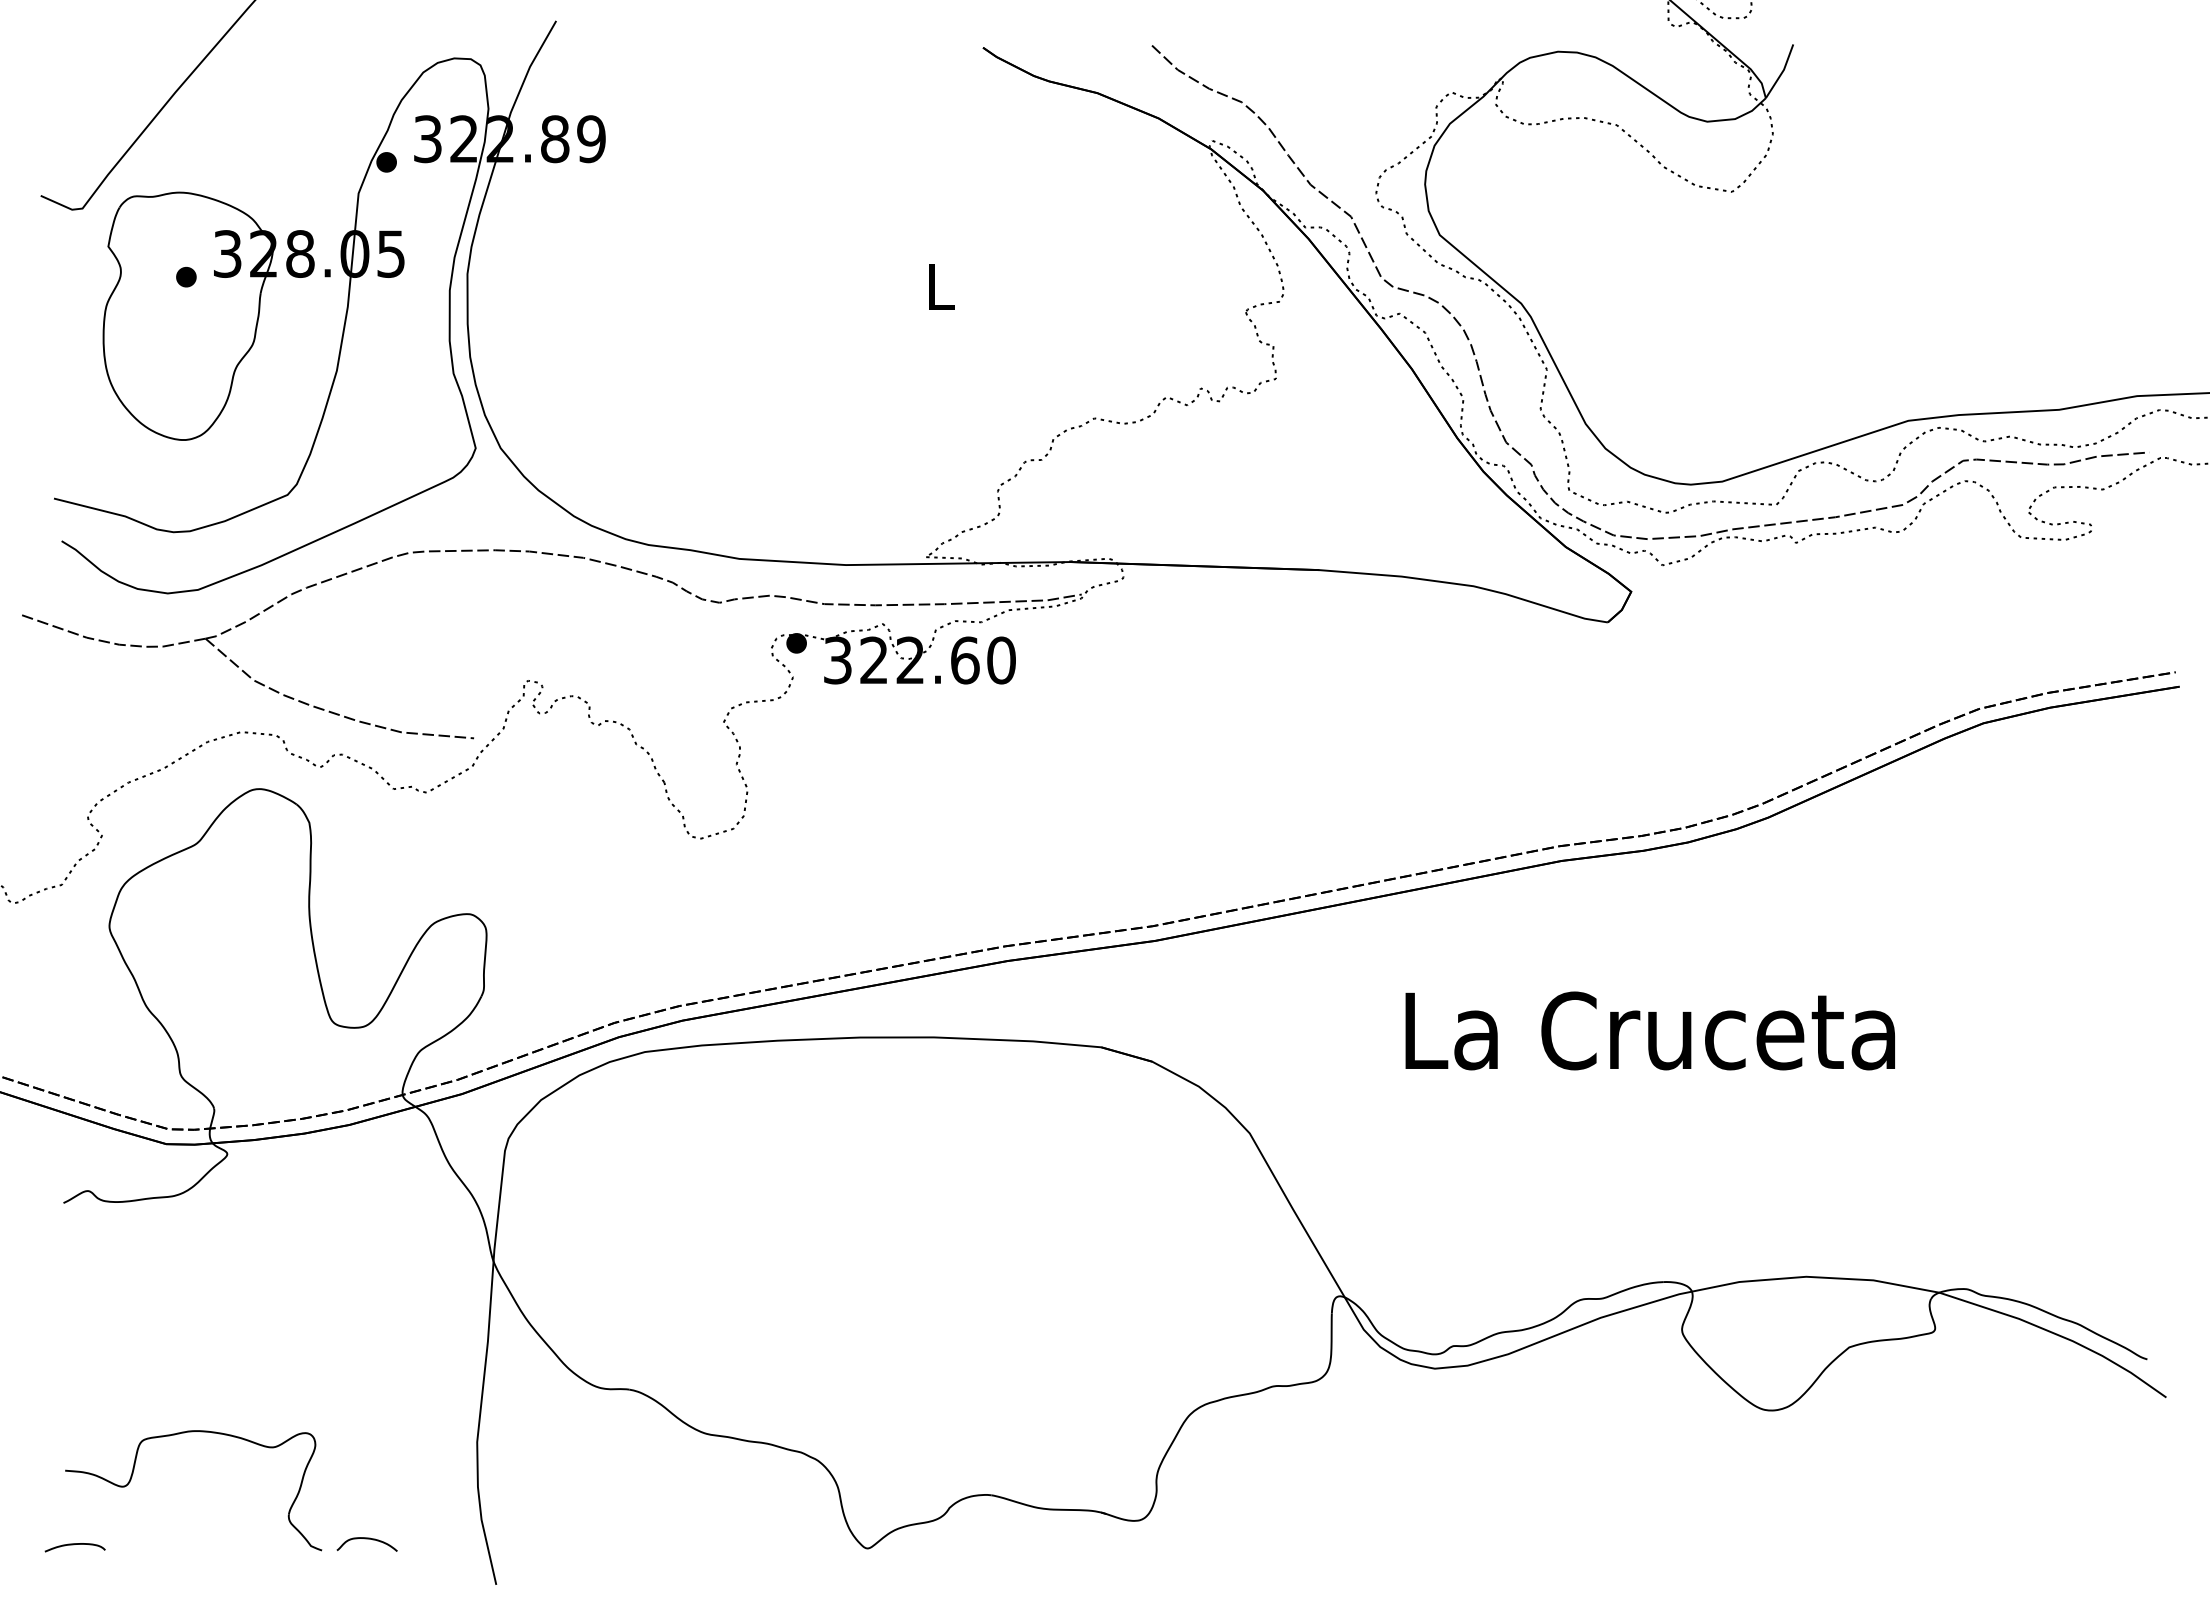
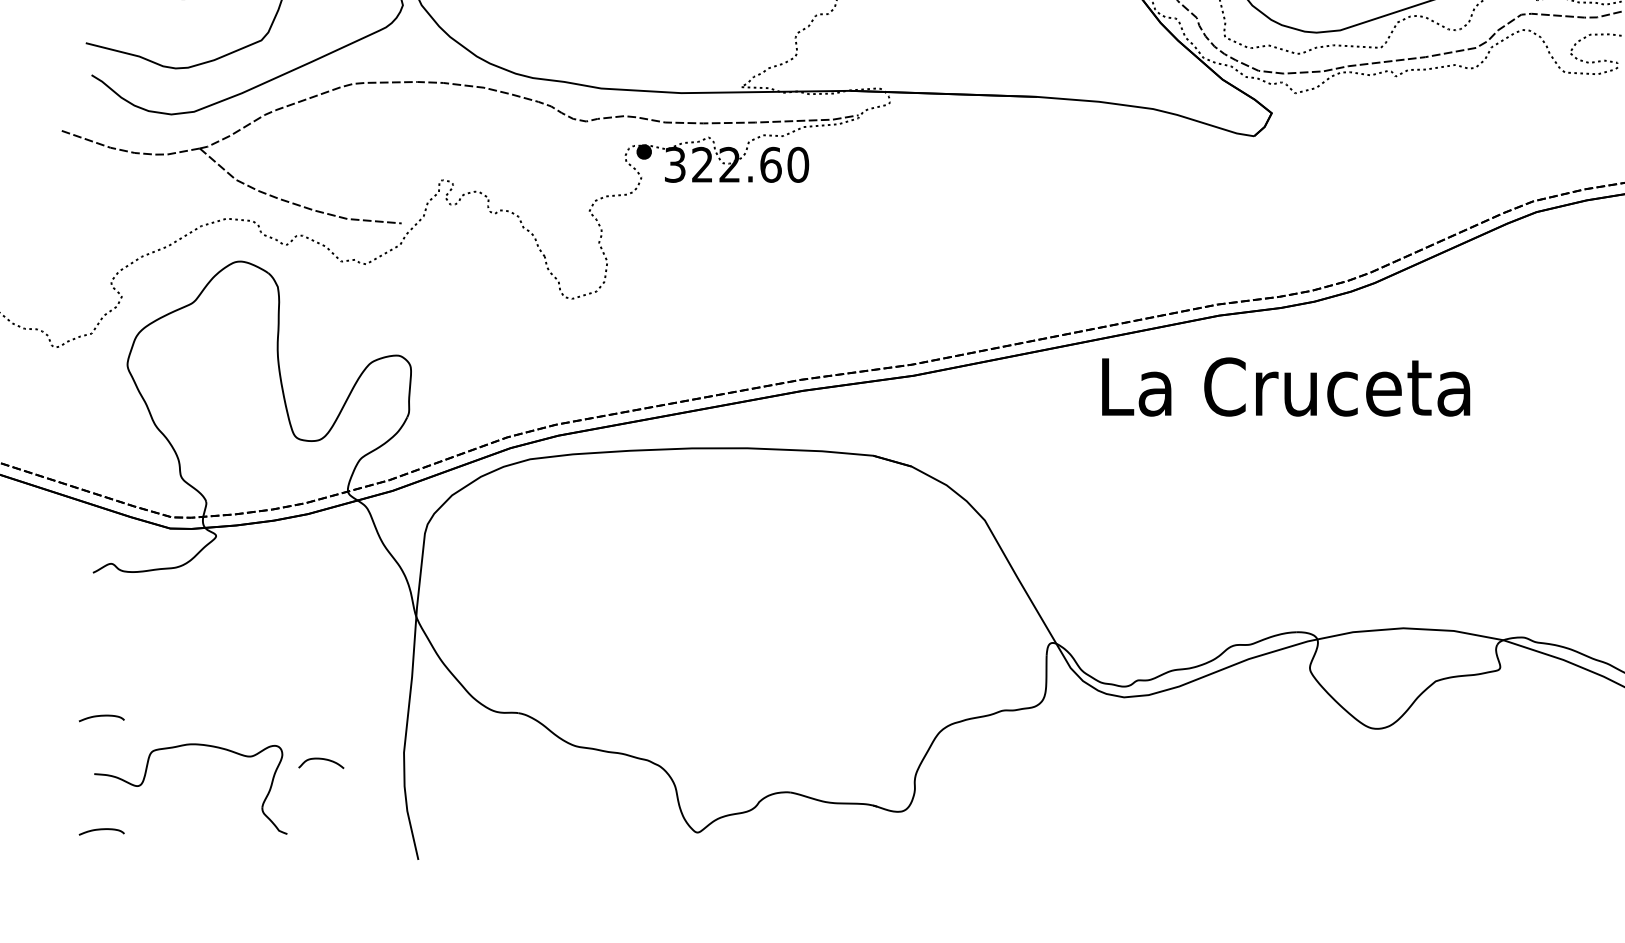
text: (1649, 1030) -> (1285, 386), moved
curve: (73, 1394) -> (100, 716), added
curve: (366, 1539) -> (320, 759), moved

